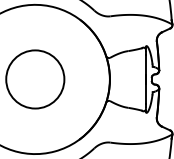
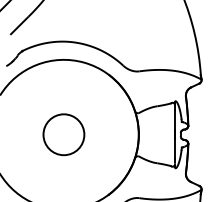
circle: (34, 79) -> (63, 134), size x0.7

